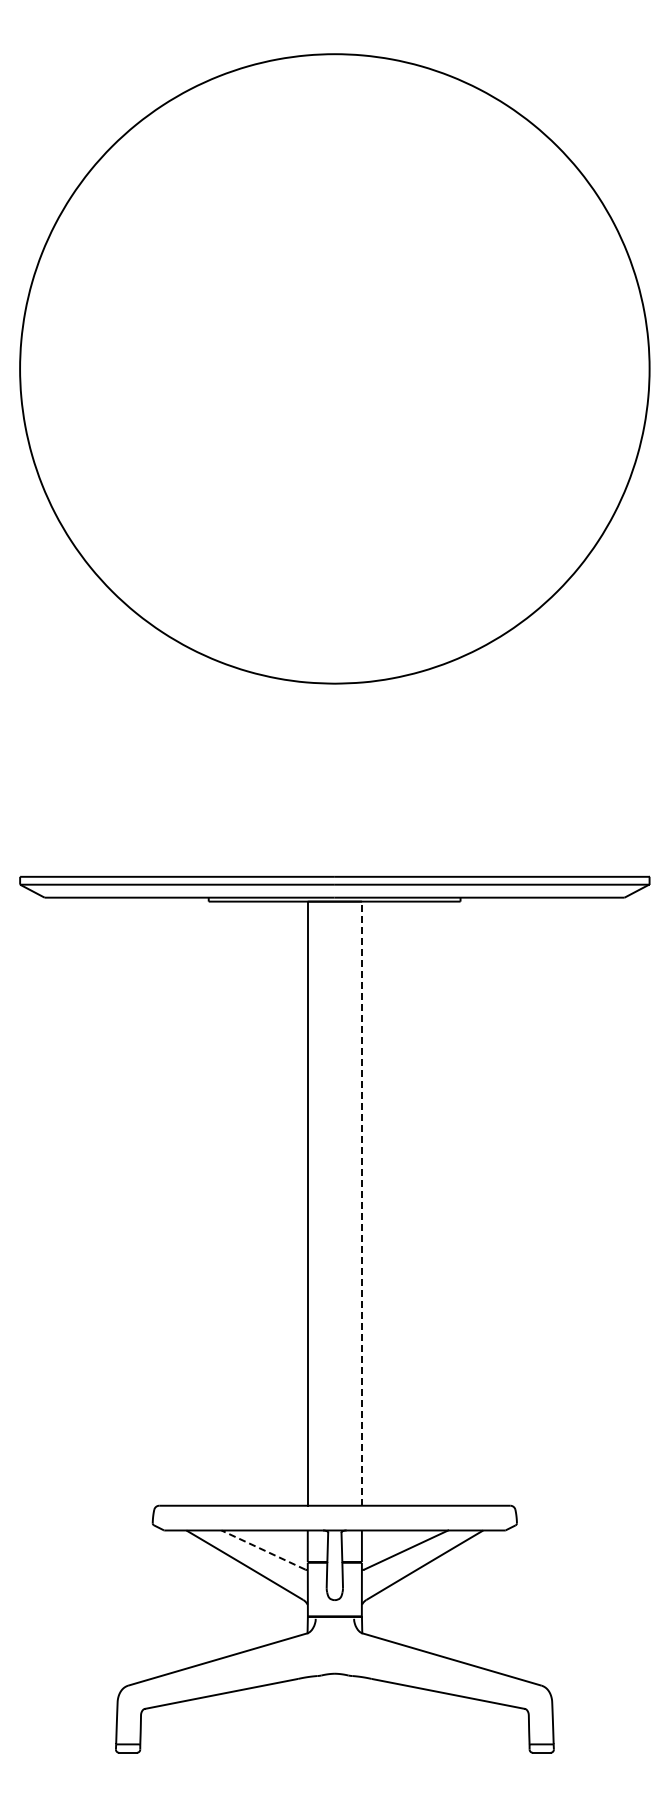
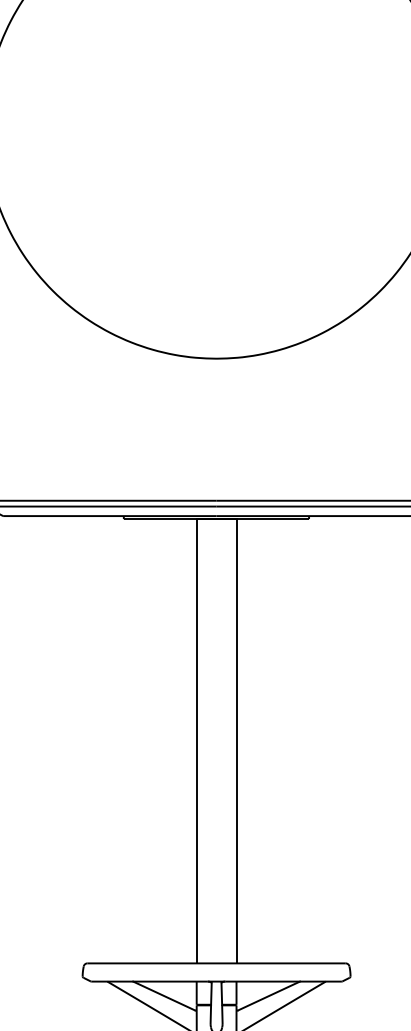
line: (361, 1203) -> (236, 741), dashed -> solid
line: (262, 1549) -> (163, 995), dashed -> solid

